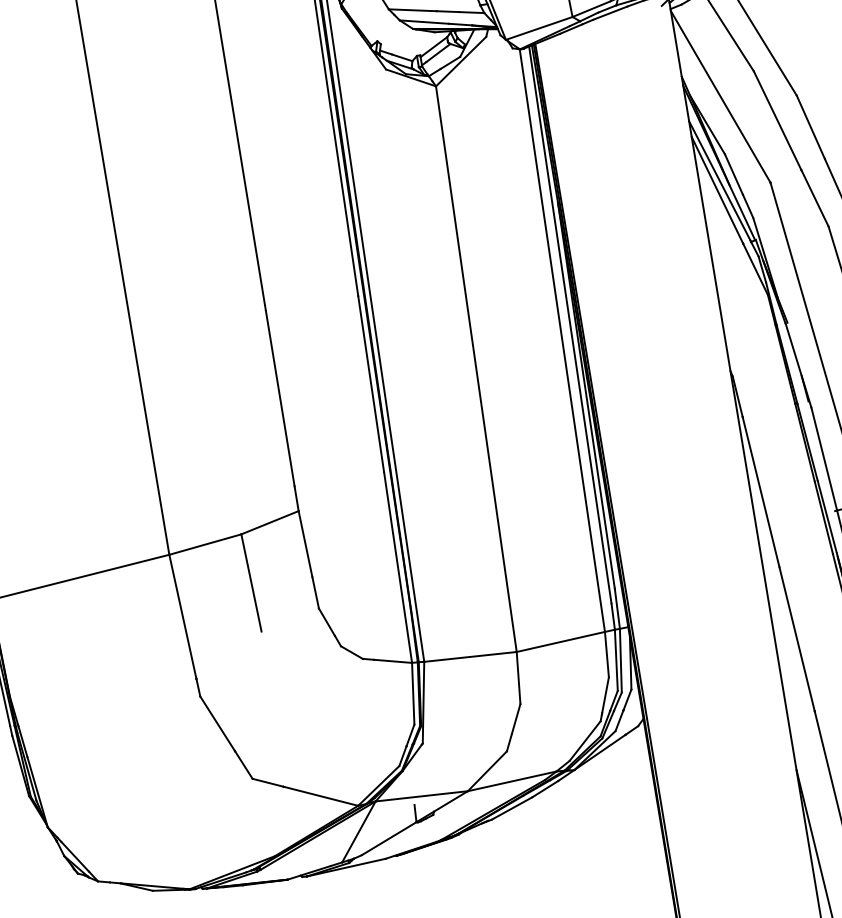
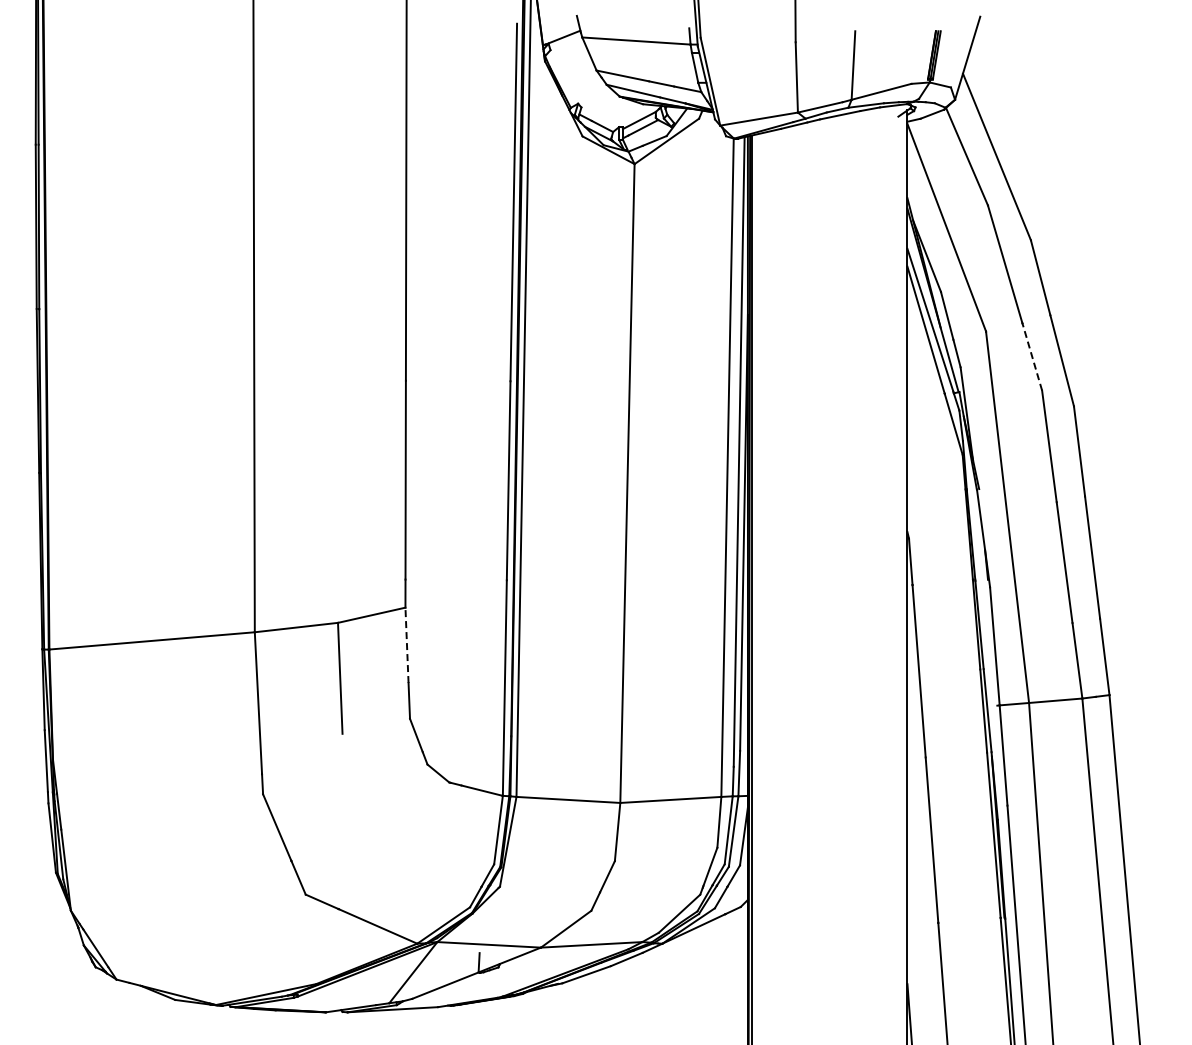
line: (815, 197) -> (1032, 356), solid -> dashed
line: (305, 544) -> (407, 645), solid -> dashed

